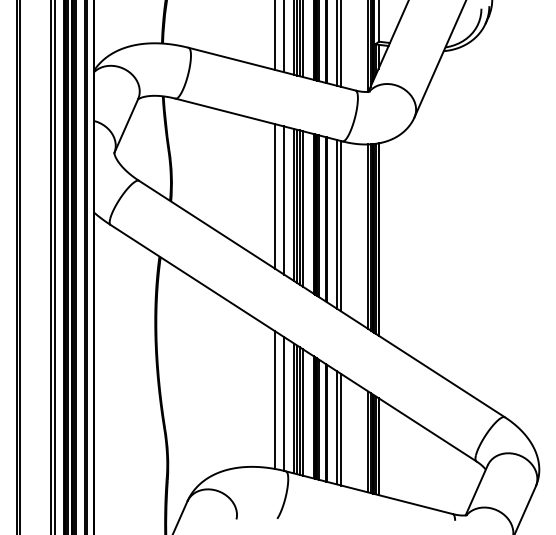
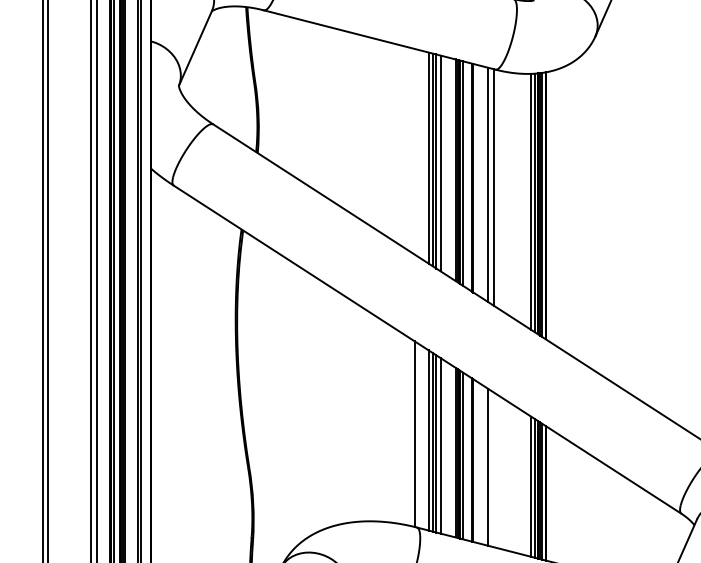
line: (275, 196) -> (402, 146), removed
line: (284, 200) -> (415, 151), removed
line: (275, 400) -> (402, 429), removed
line: (341, 429) -> (494, 469), removed

